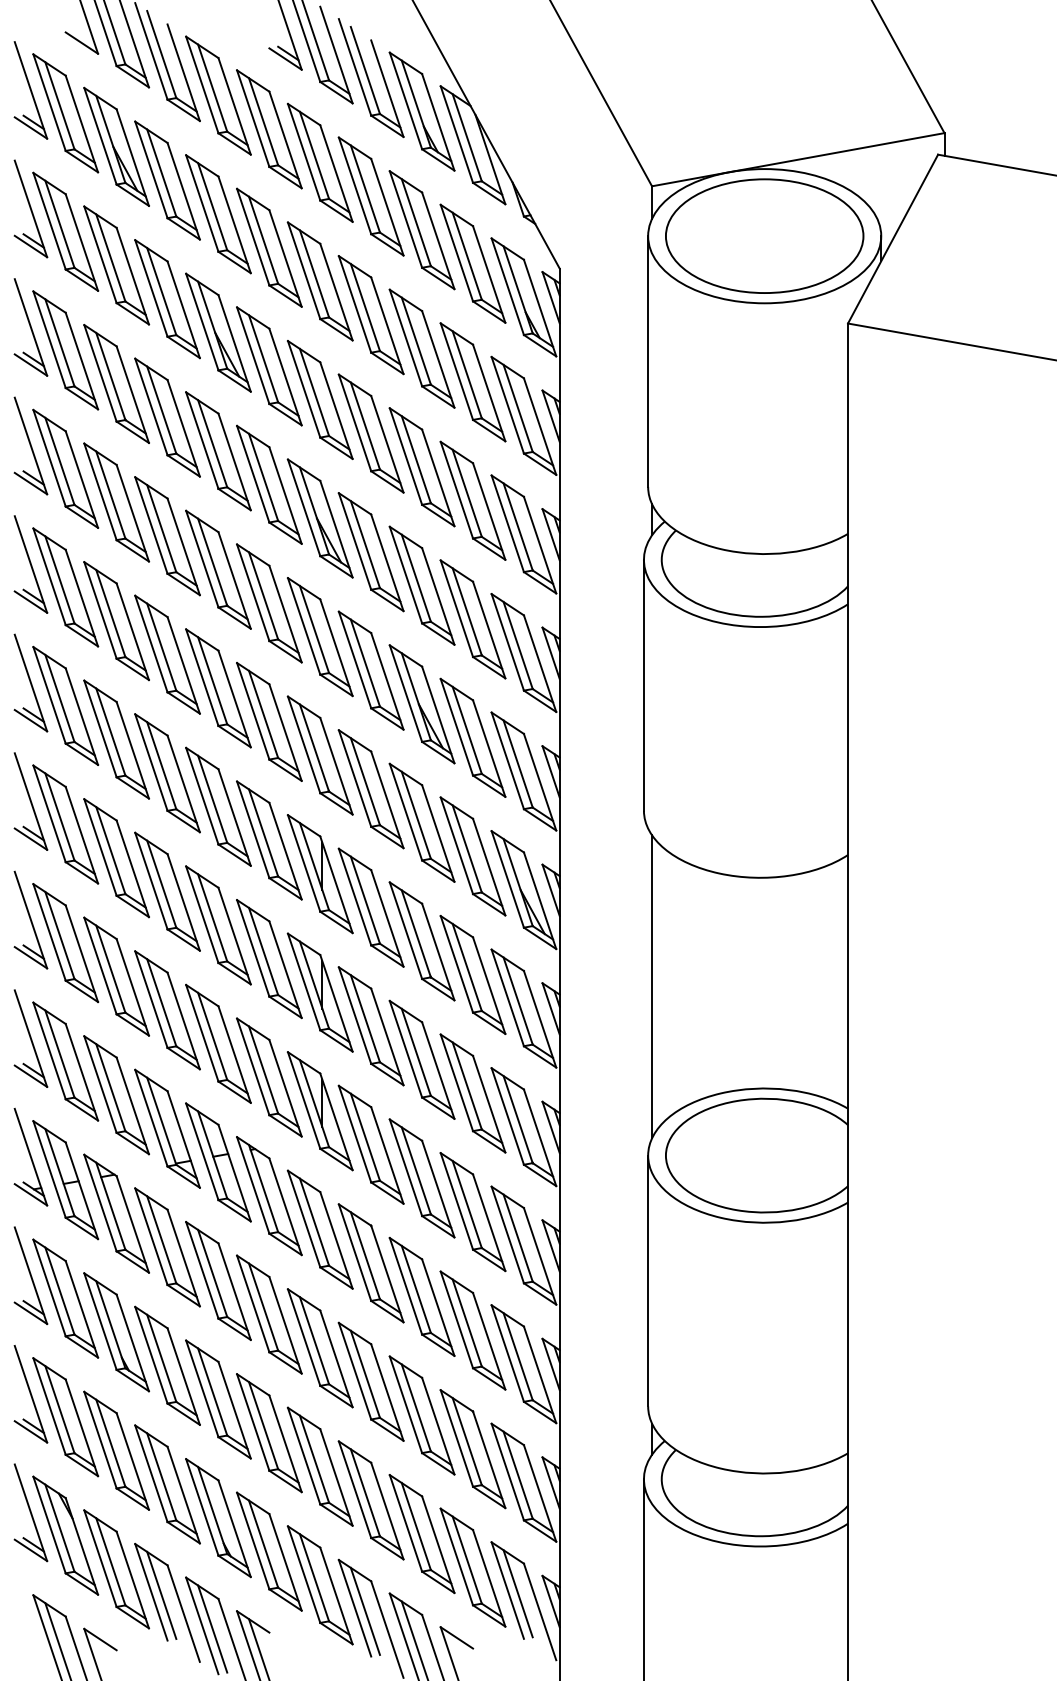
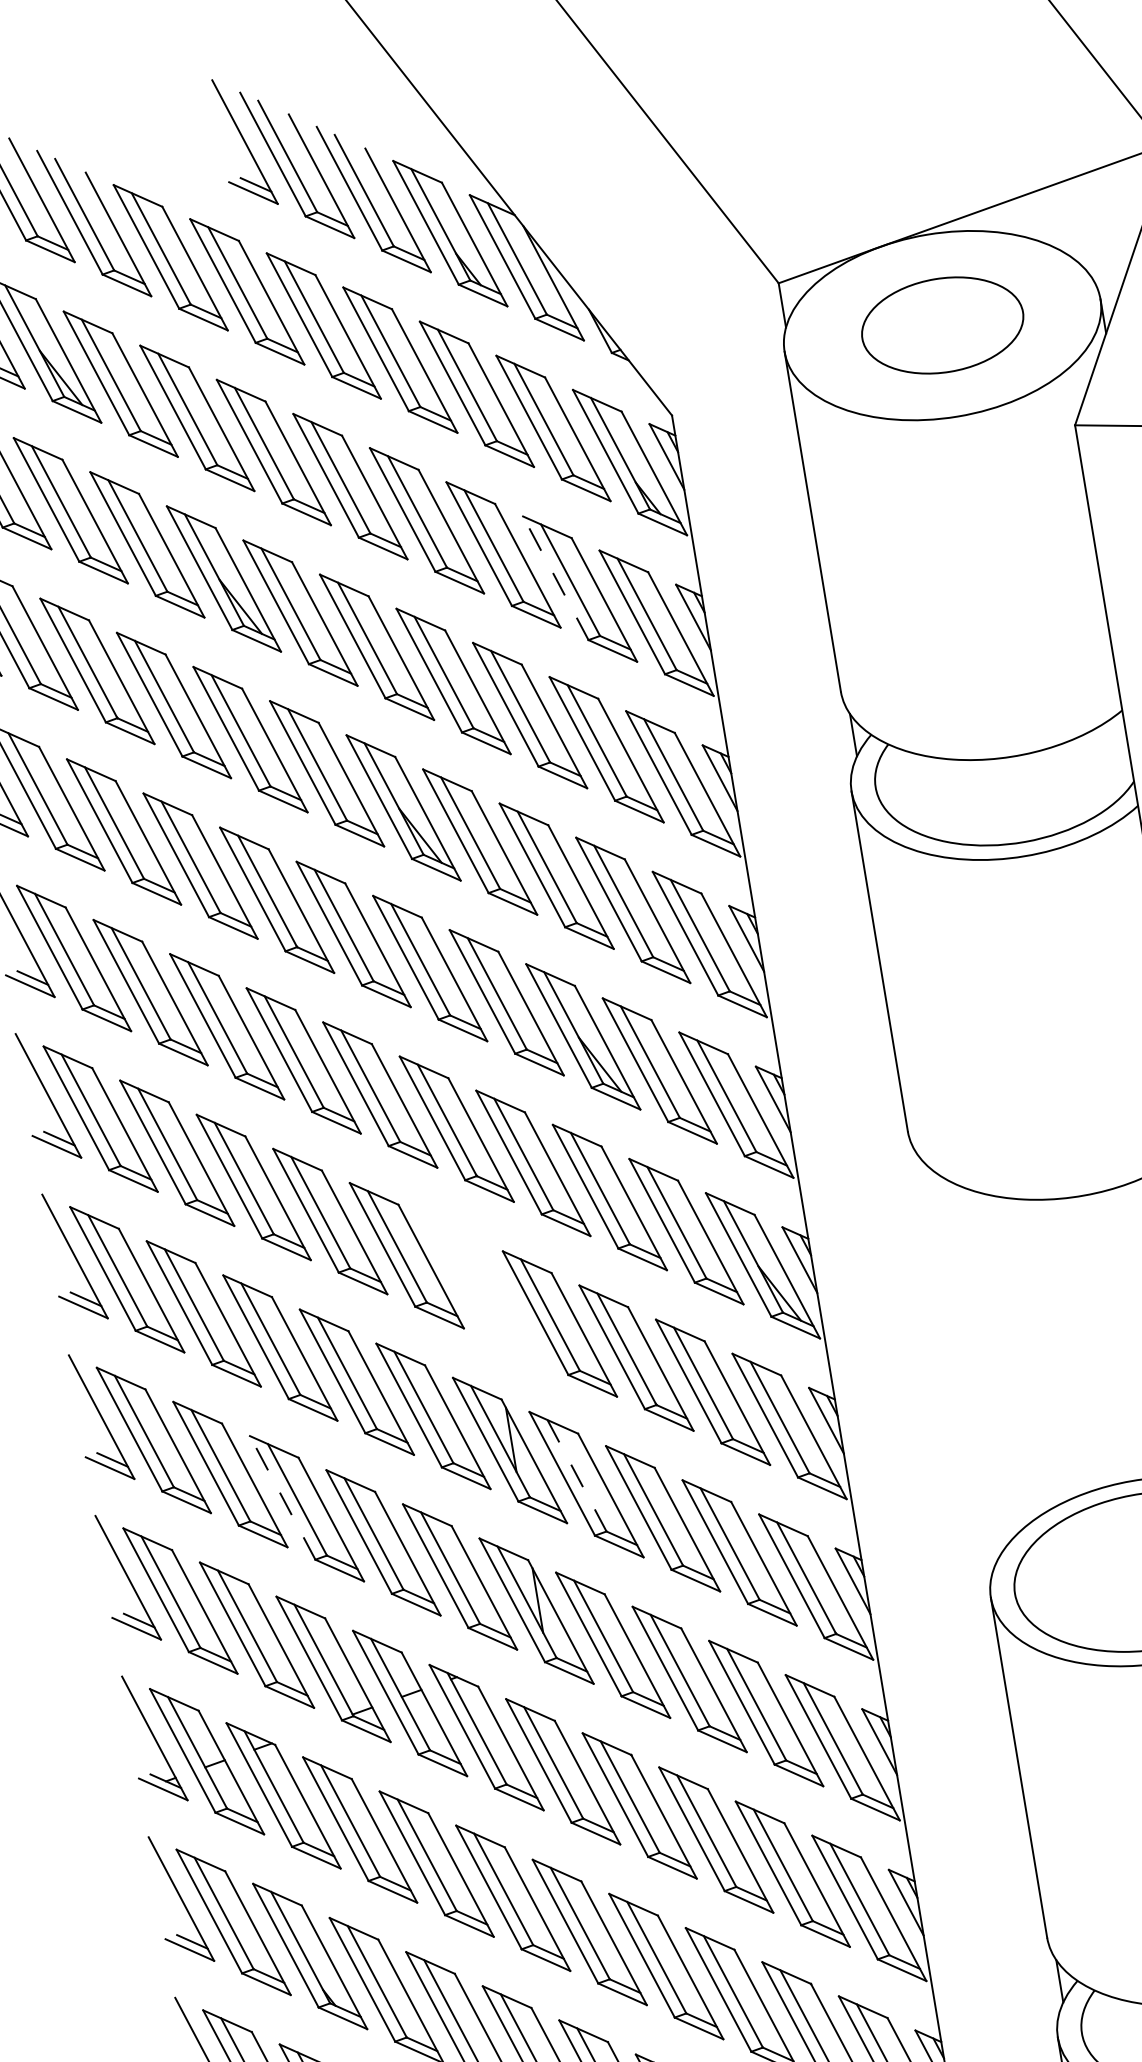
part: (764, 235) -> (942, 324), size x0.6
line: (456, 371) -> (555, 578), solid -> dashed
part: (319, 874) -> (482, 1290), removed
line: (652, 986) -> (958, 1367), removed
line: (151, 999) -> (282, 1497), solid -> dashed
line: (365, 1018) -> (577, 1475), solid -> dashed

